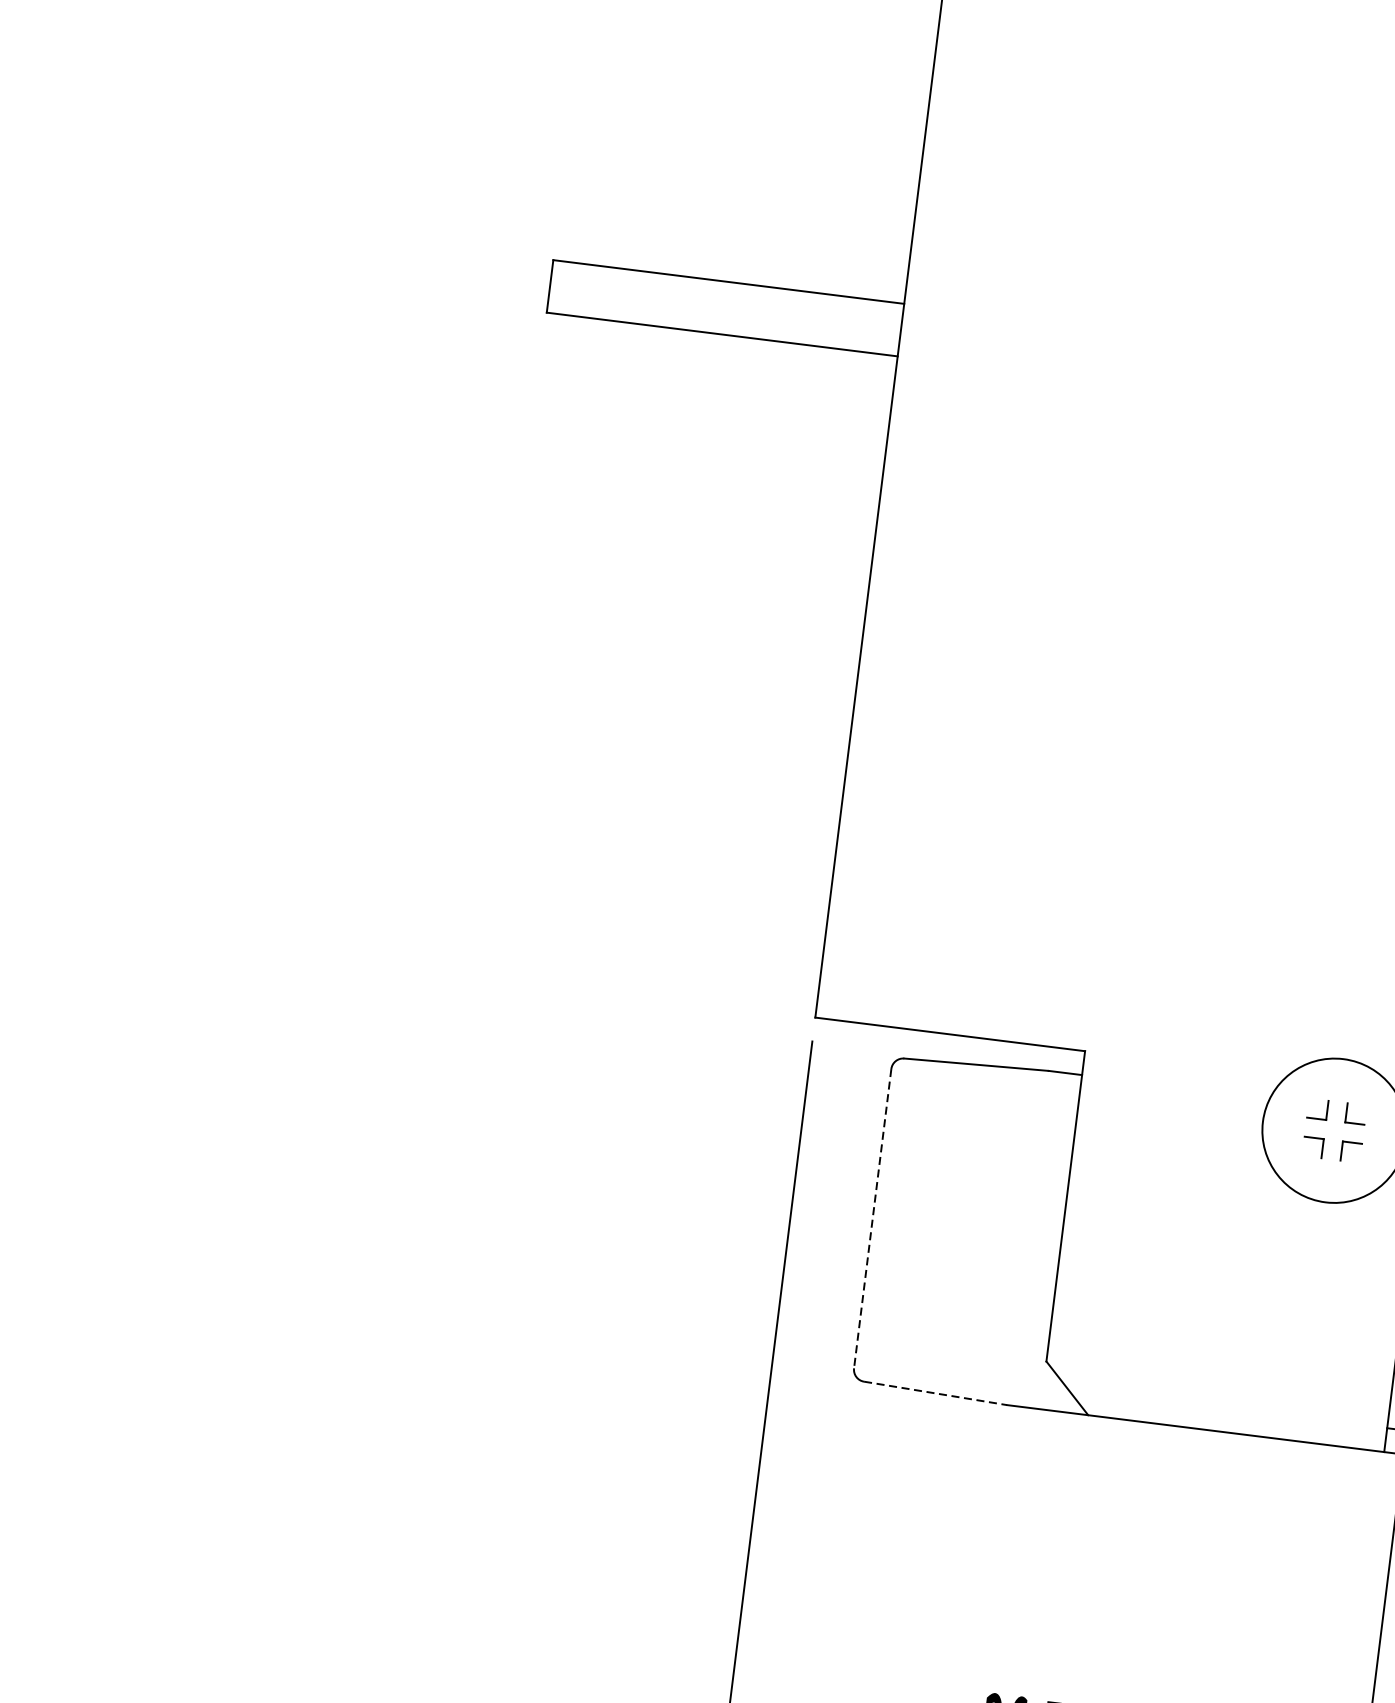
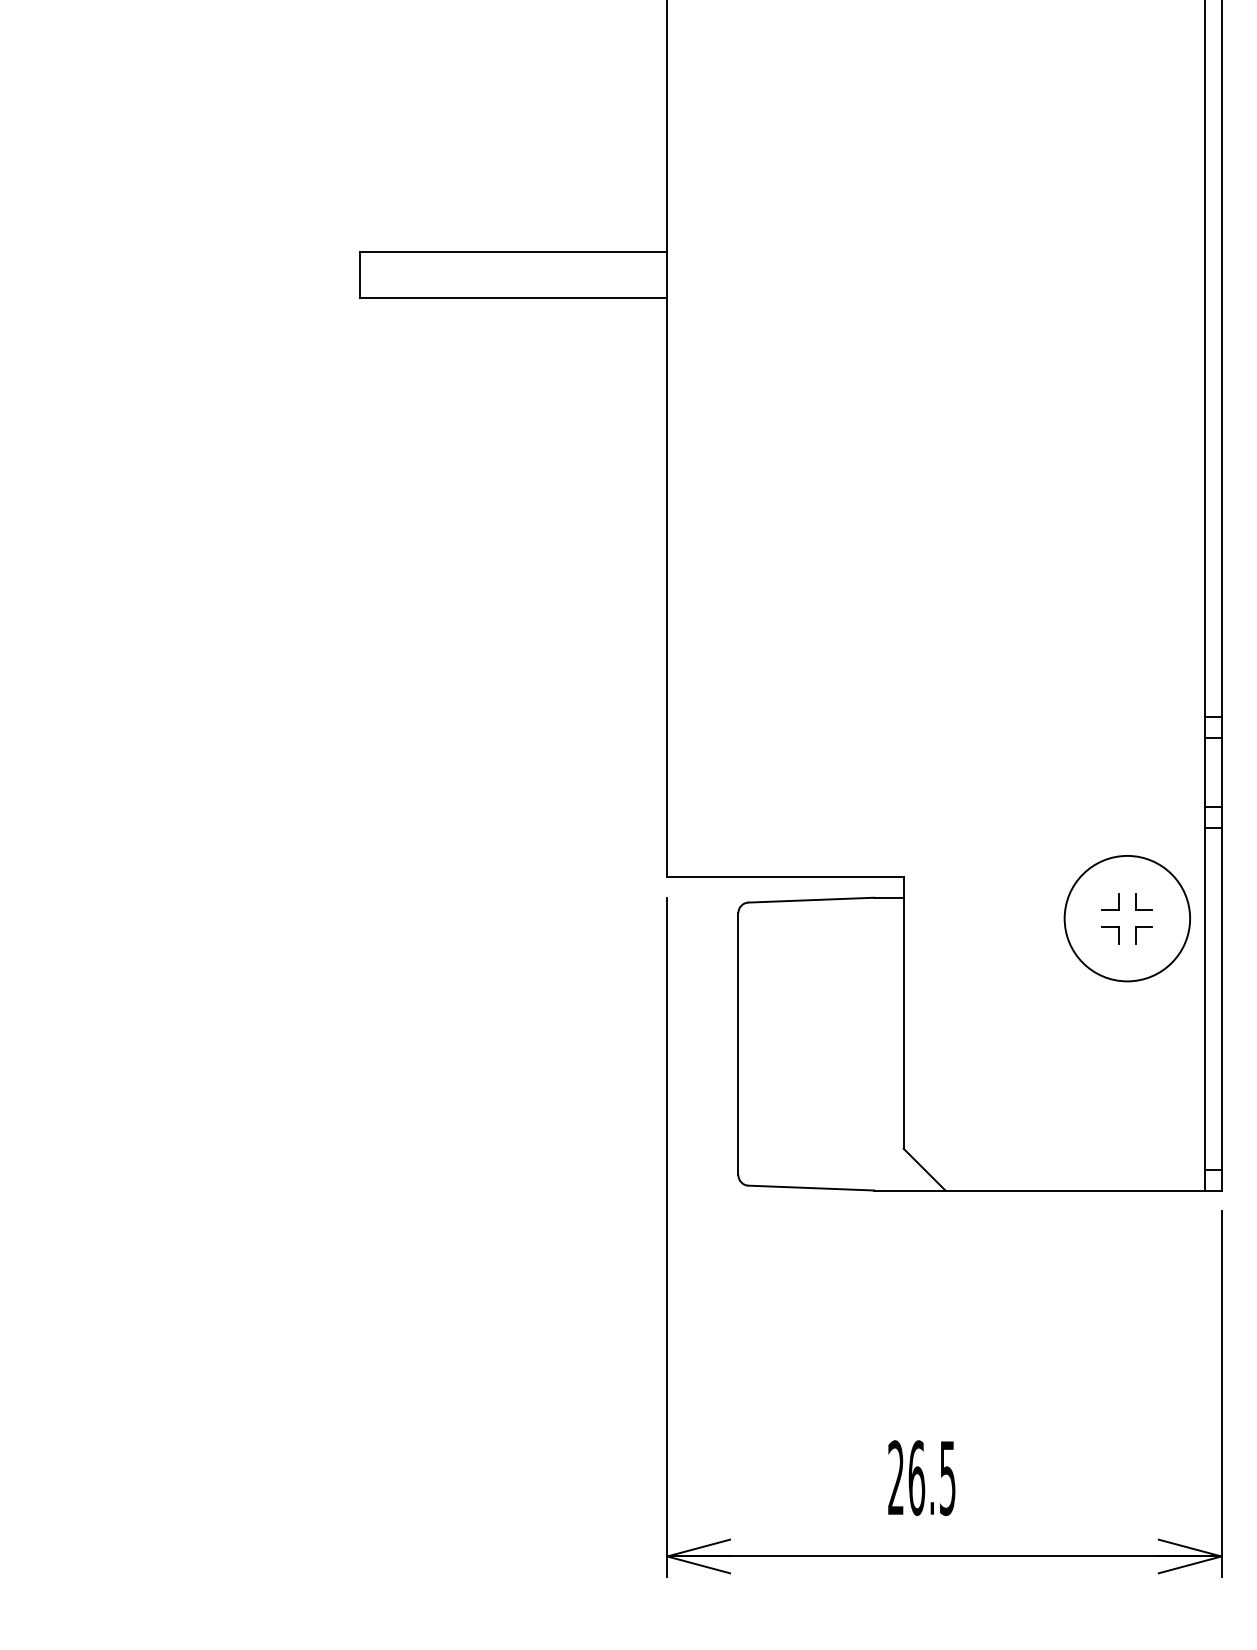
line: (872, 1219) -> (738, 1044), dashed -> solid
line: (935, 1393) -> (811, 1188), dashed -> solid

